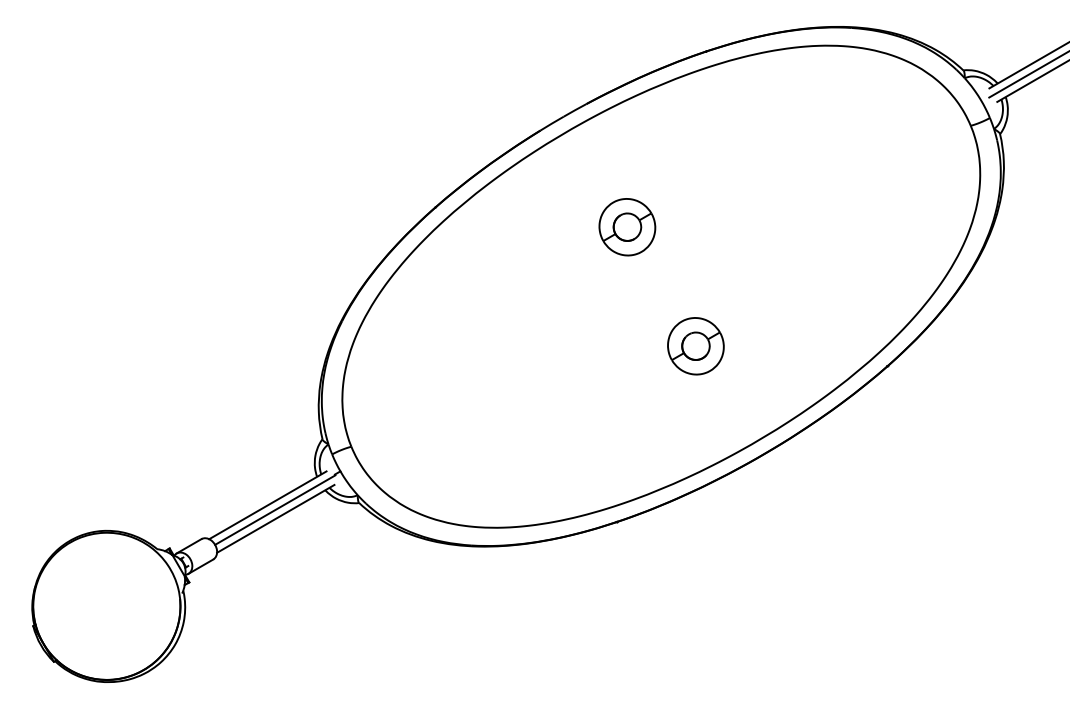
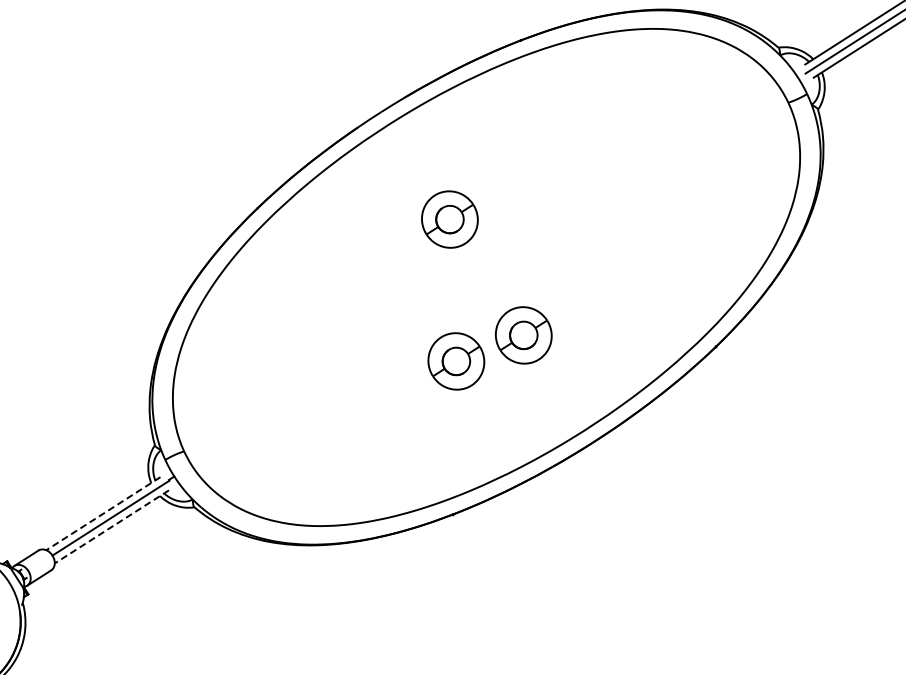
part: (627, 369) -> (456, 361), added
line: (267, 505) -> (103, 513), solid -> dashed
line: (275, 518) -> (111, 526), solid -> dashed

